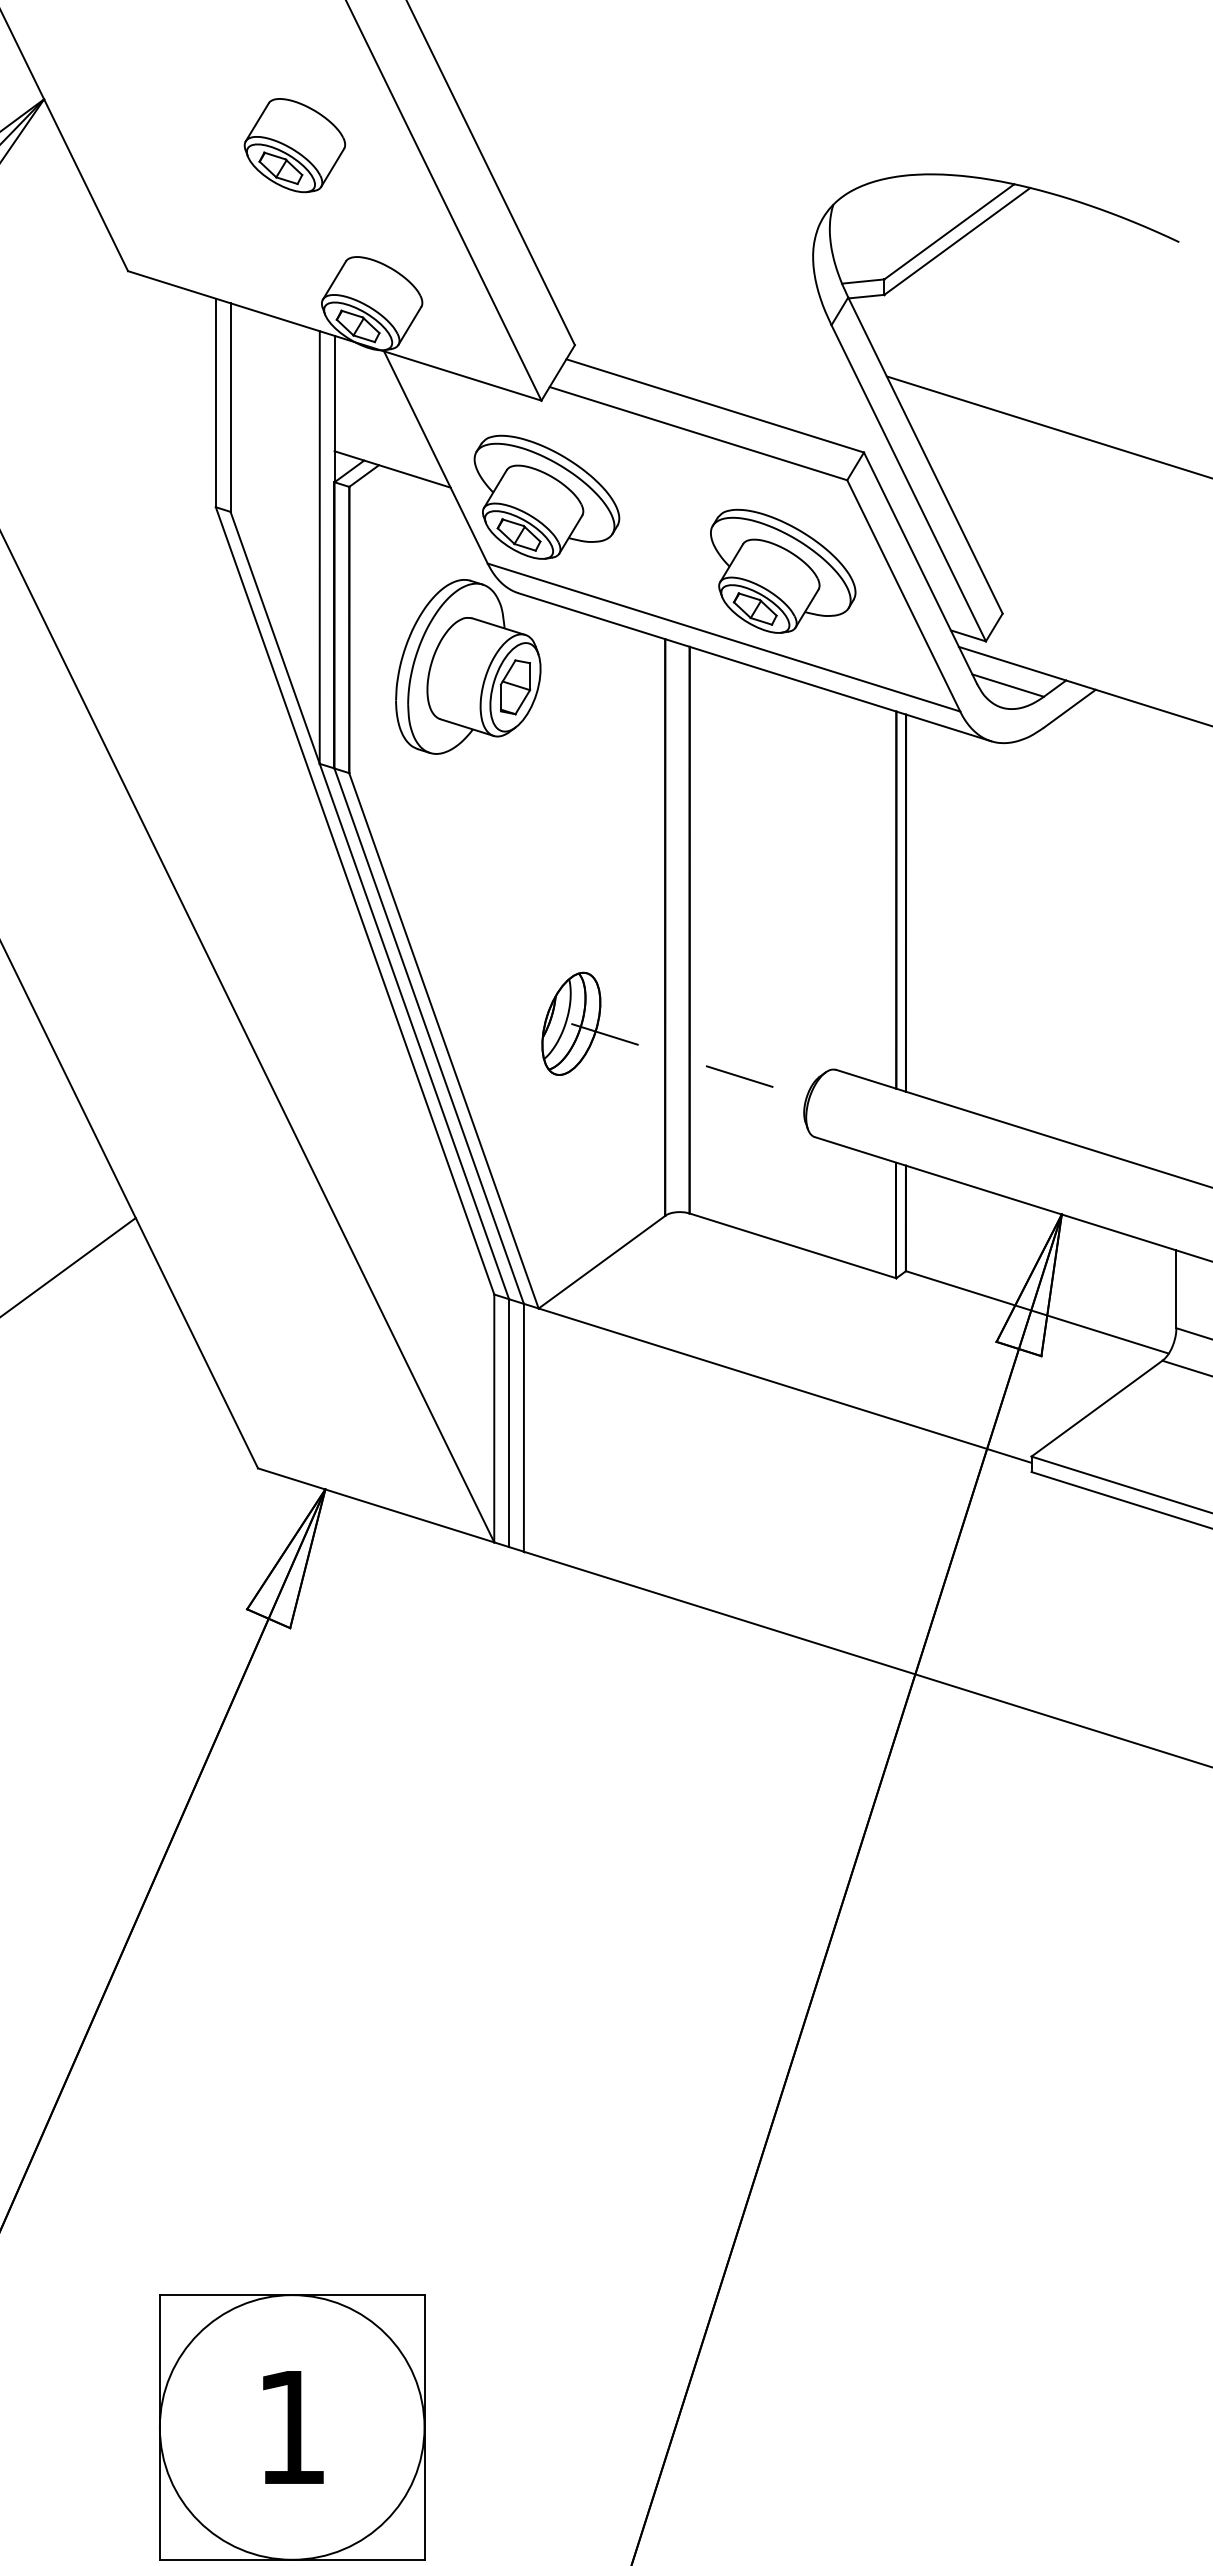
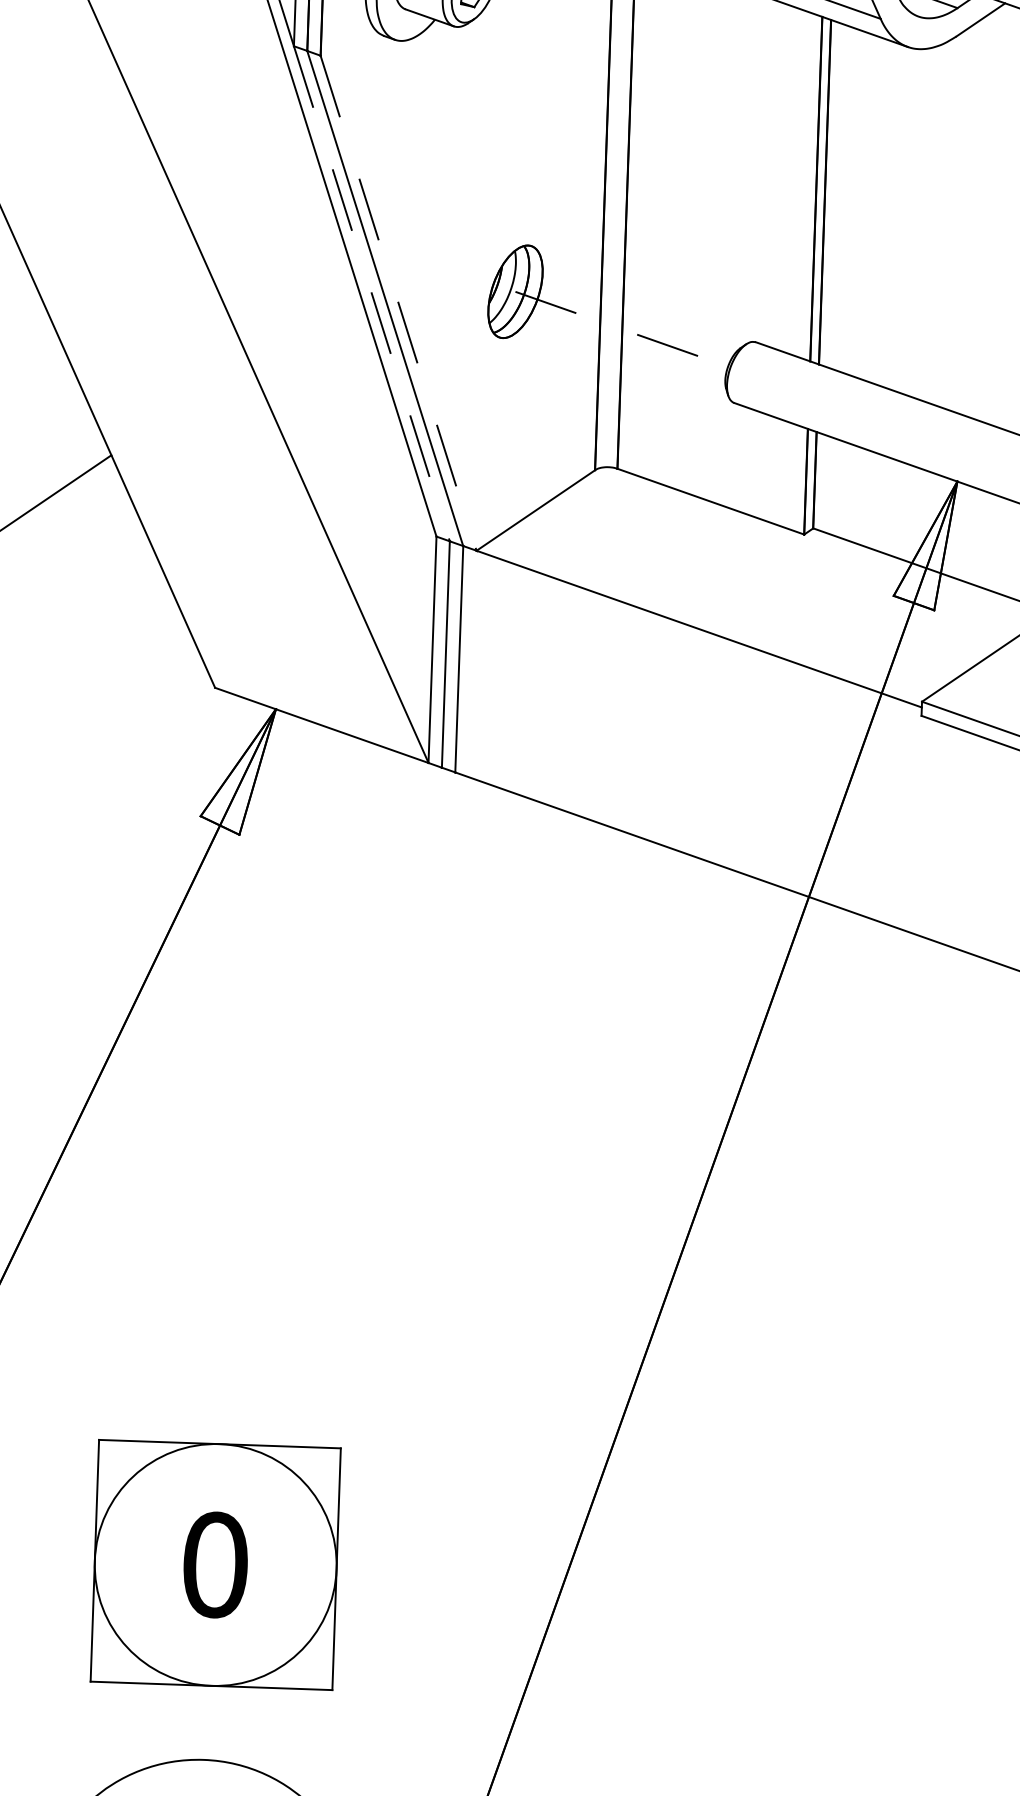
line: (414, 1031) -> (371, 293), solid -> dashed
line: (443, 1040) -> (398, 302), solid -> dashed
text: (292, 2427) -> (216, 1565), 1 -> 0

